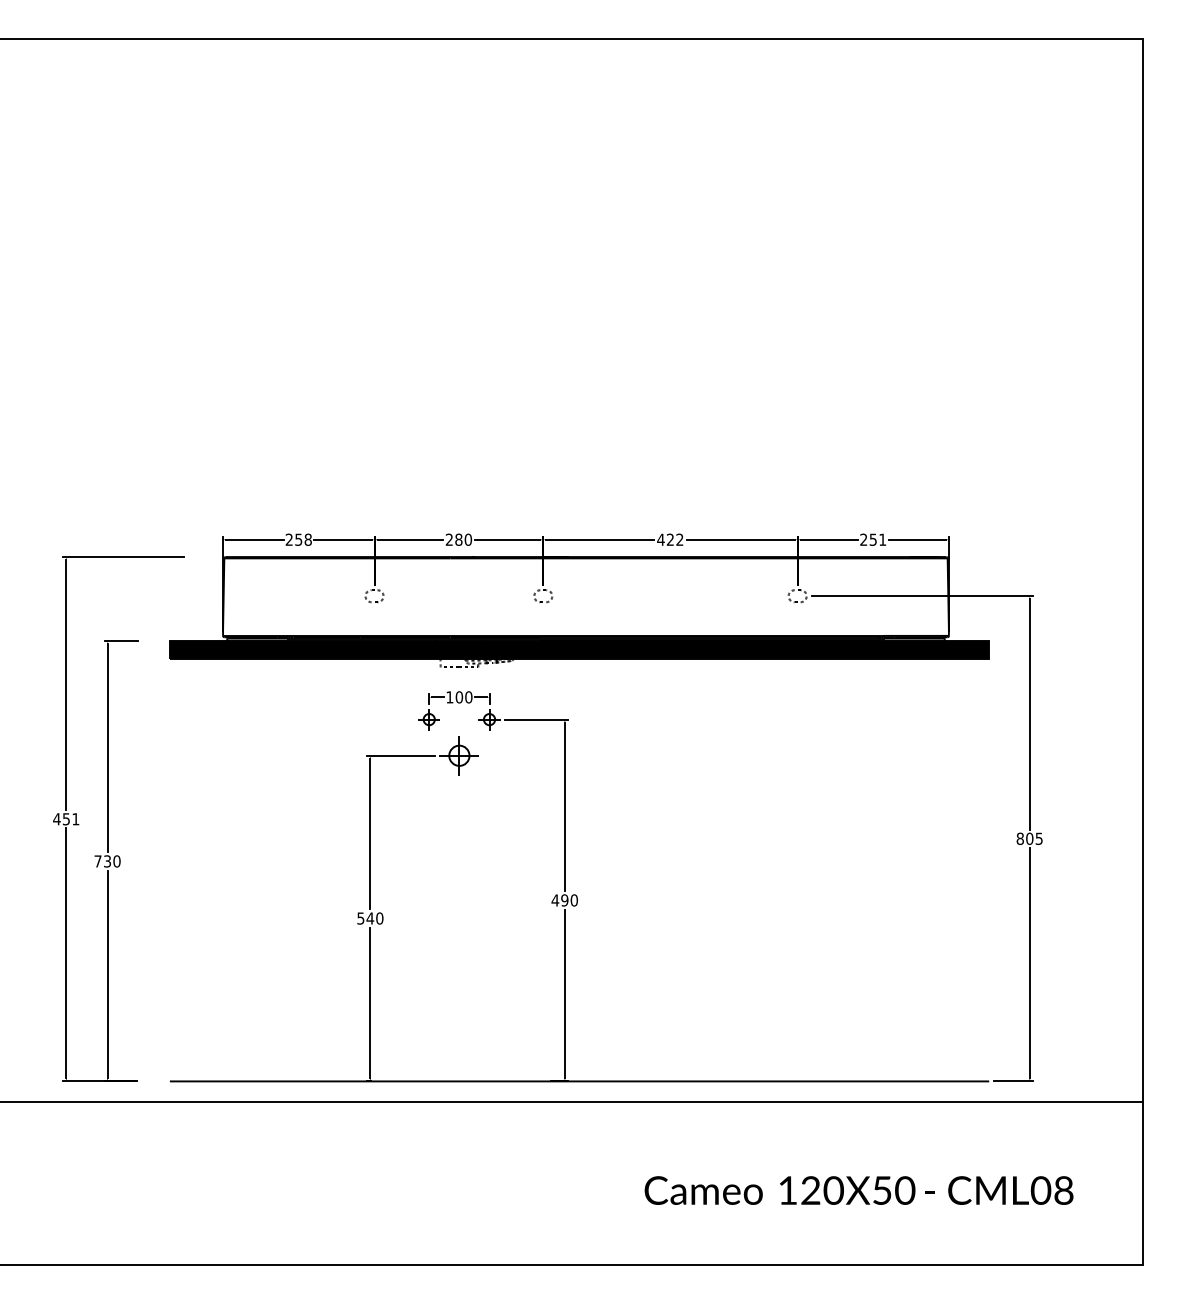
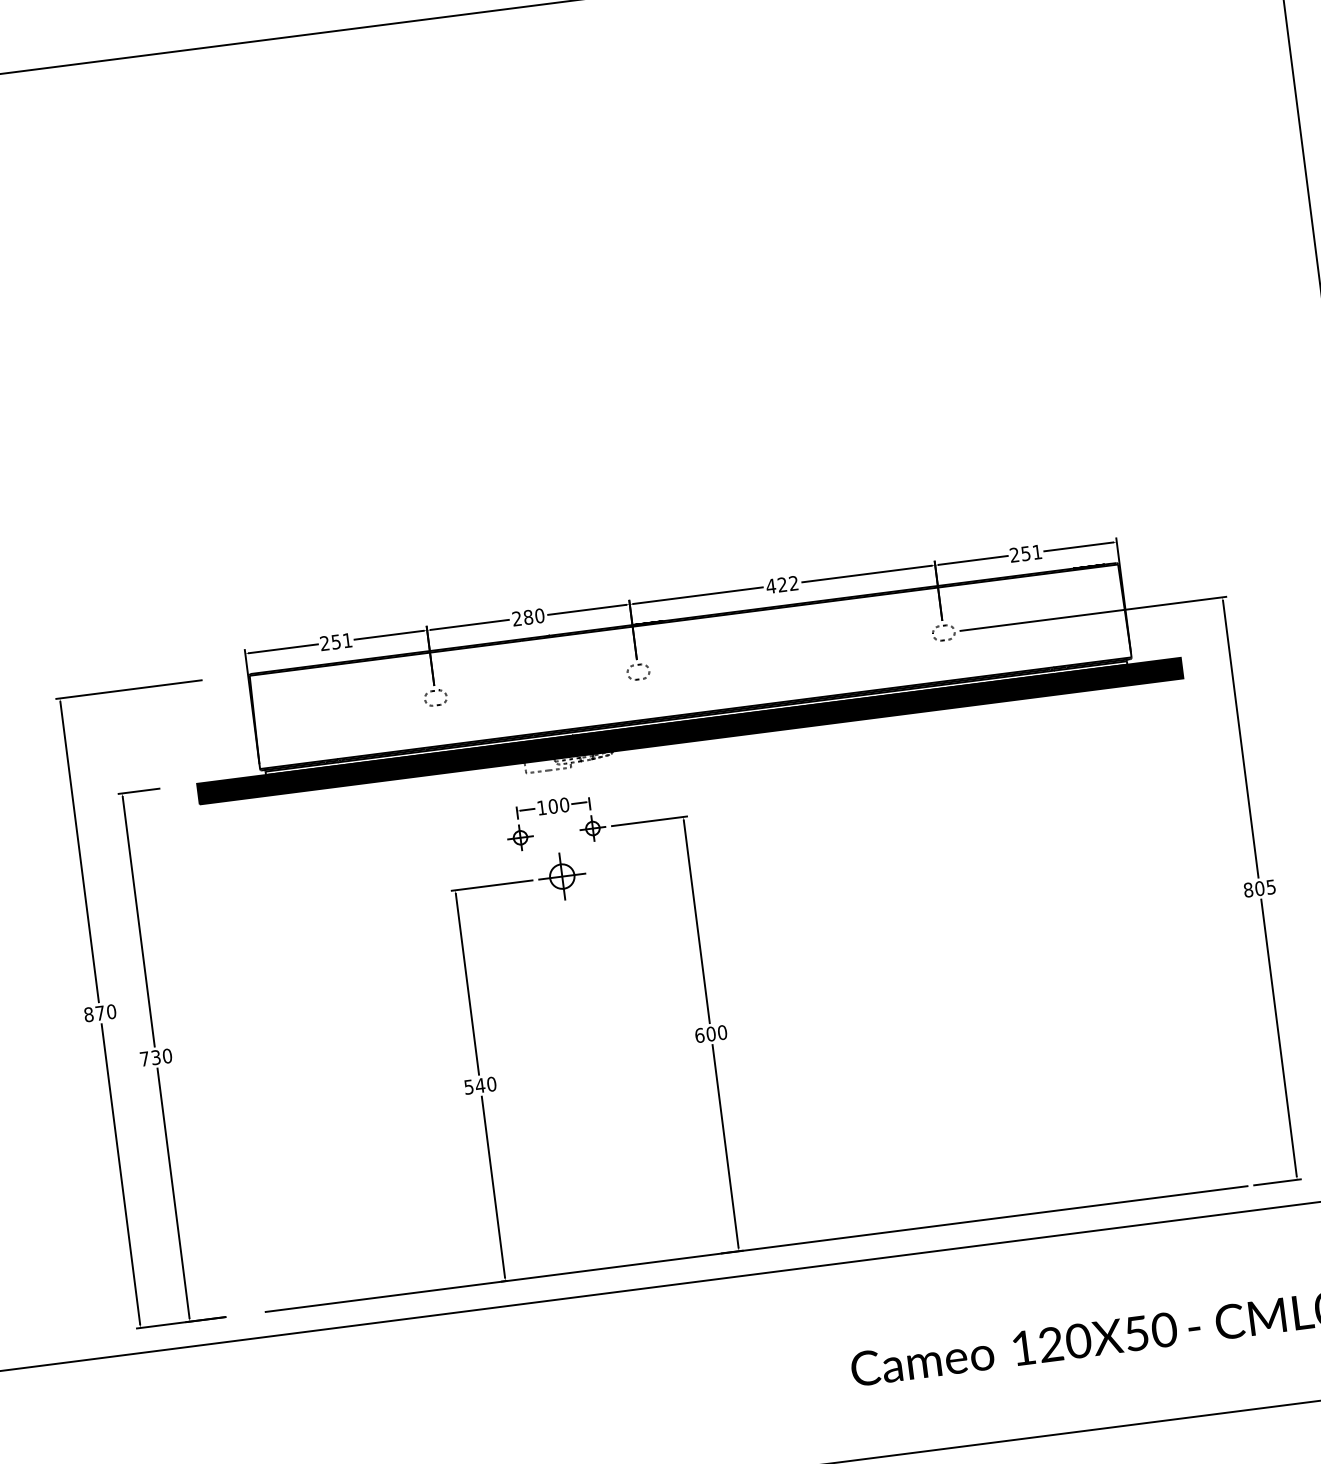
text: (307, 539) -> (346, 640), 258 -> 251
text: (66, 819) -> (100, 1013), 451 -> 870
text: (559, 900) -> (704, 1034), 490 -> 600

